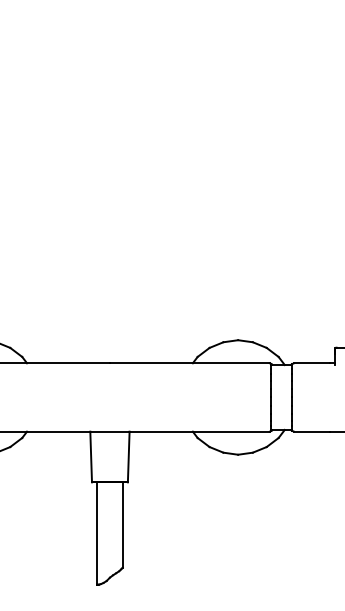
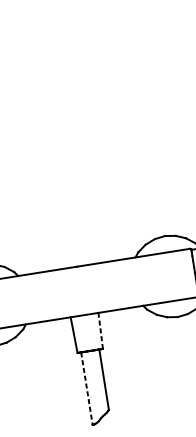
line: (128, 456) -> (100, 330), solid -> dashed
line: (97, 534) -> (87, 389), solid -> dashed

